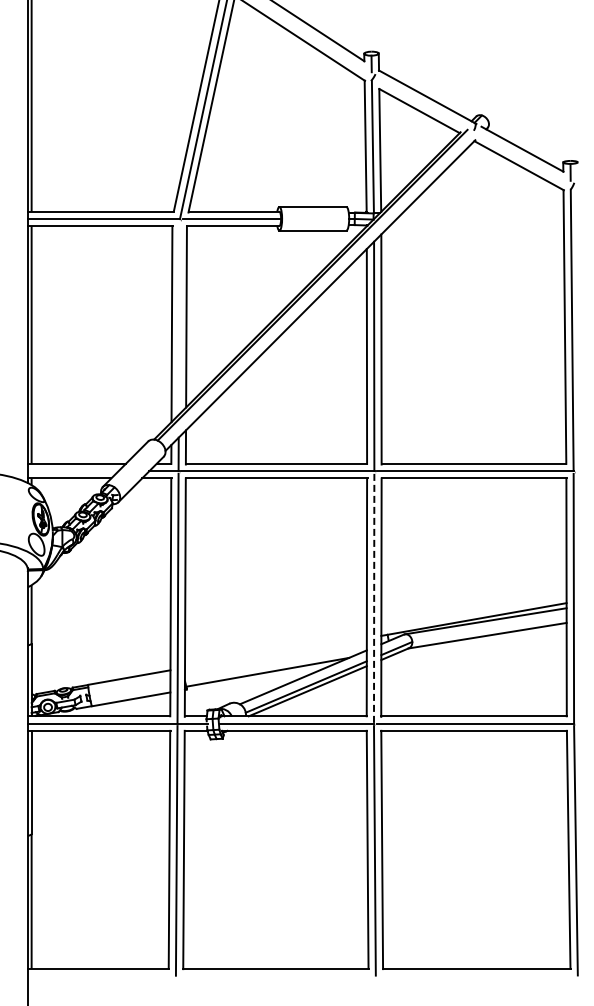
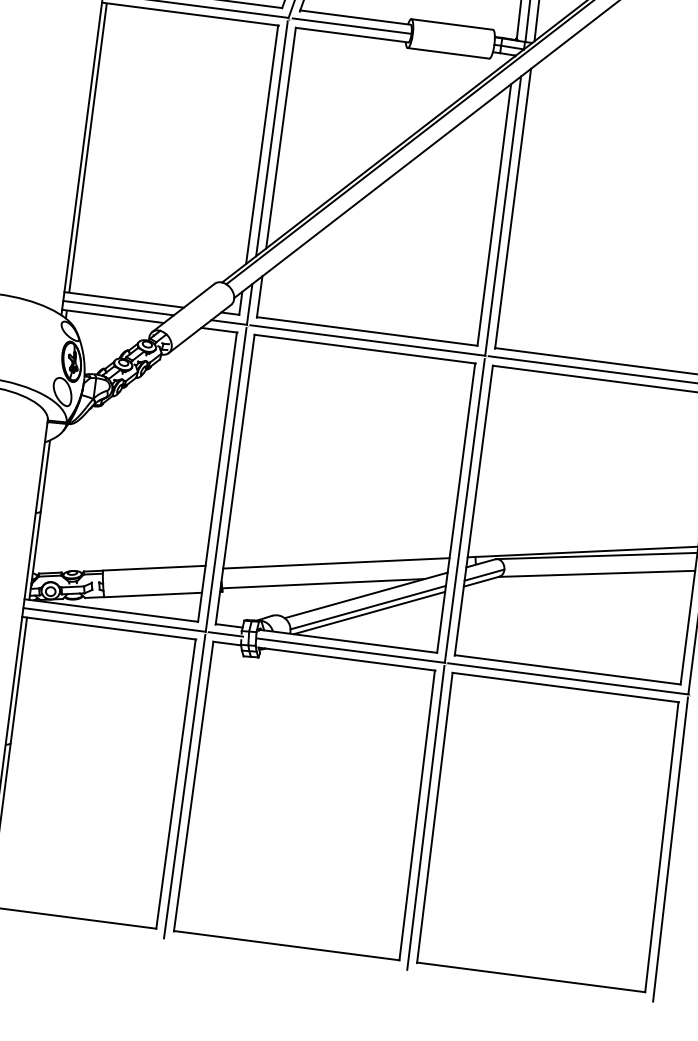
line: (178, 317) -> (271, 137), added
line: (72, 471) -> (117, 308), added
line: (374, 598) -> (465, 510), dashed -> solid
line: (275, 654) -> (335, 563), added

